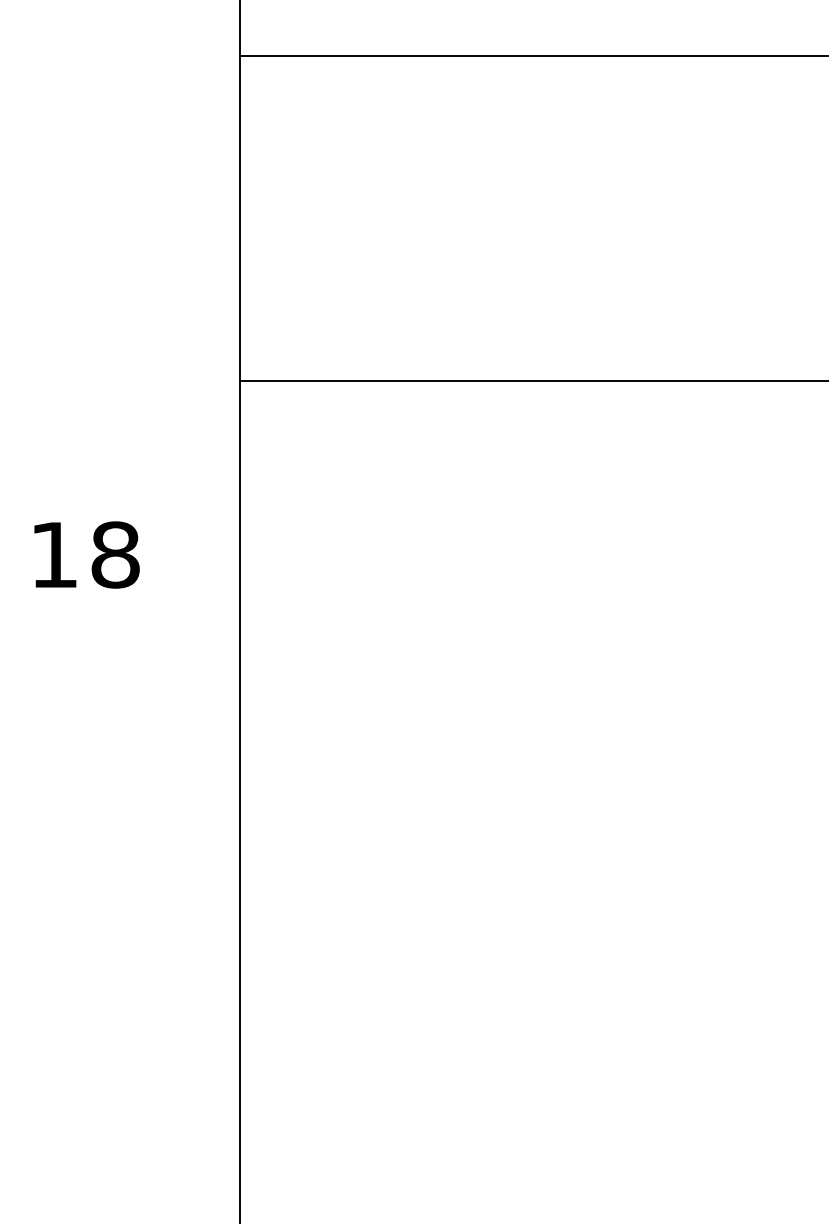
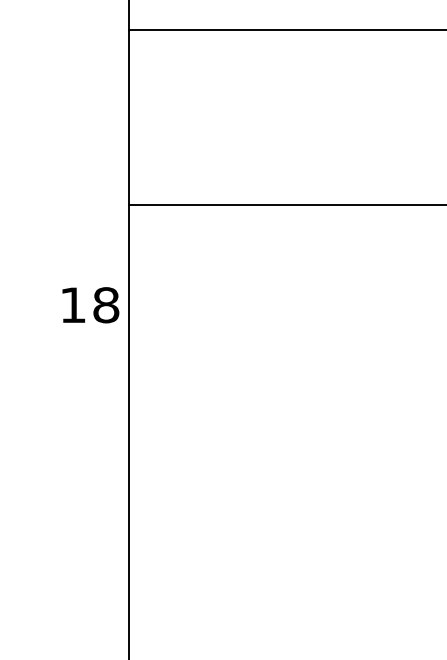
text: (86, 555) -> (90, 305), moved

